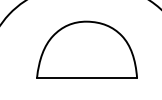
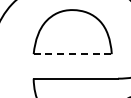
line: (88, 78) -> (73, 54), solid -> dashed

